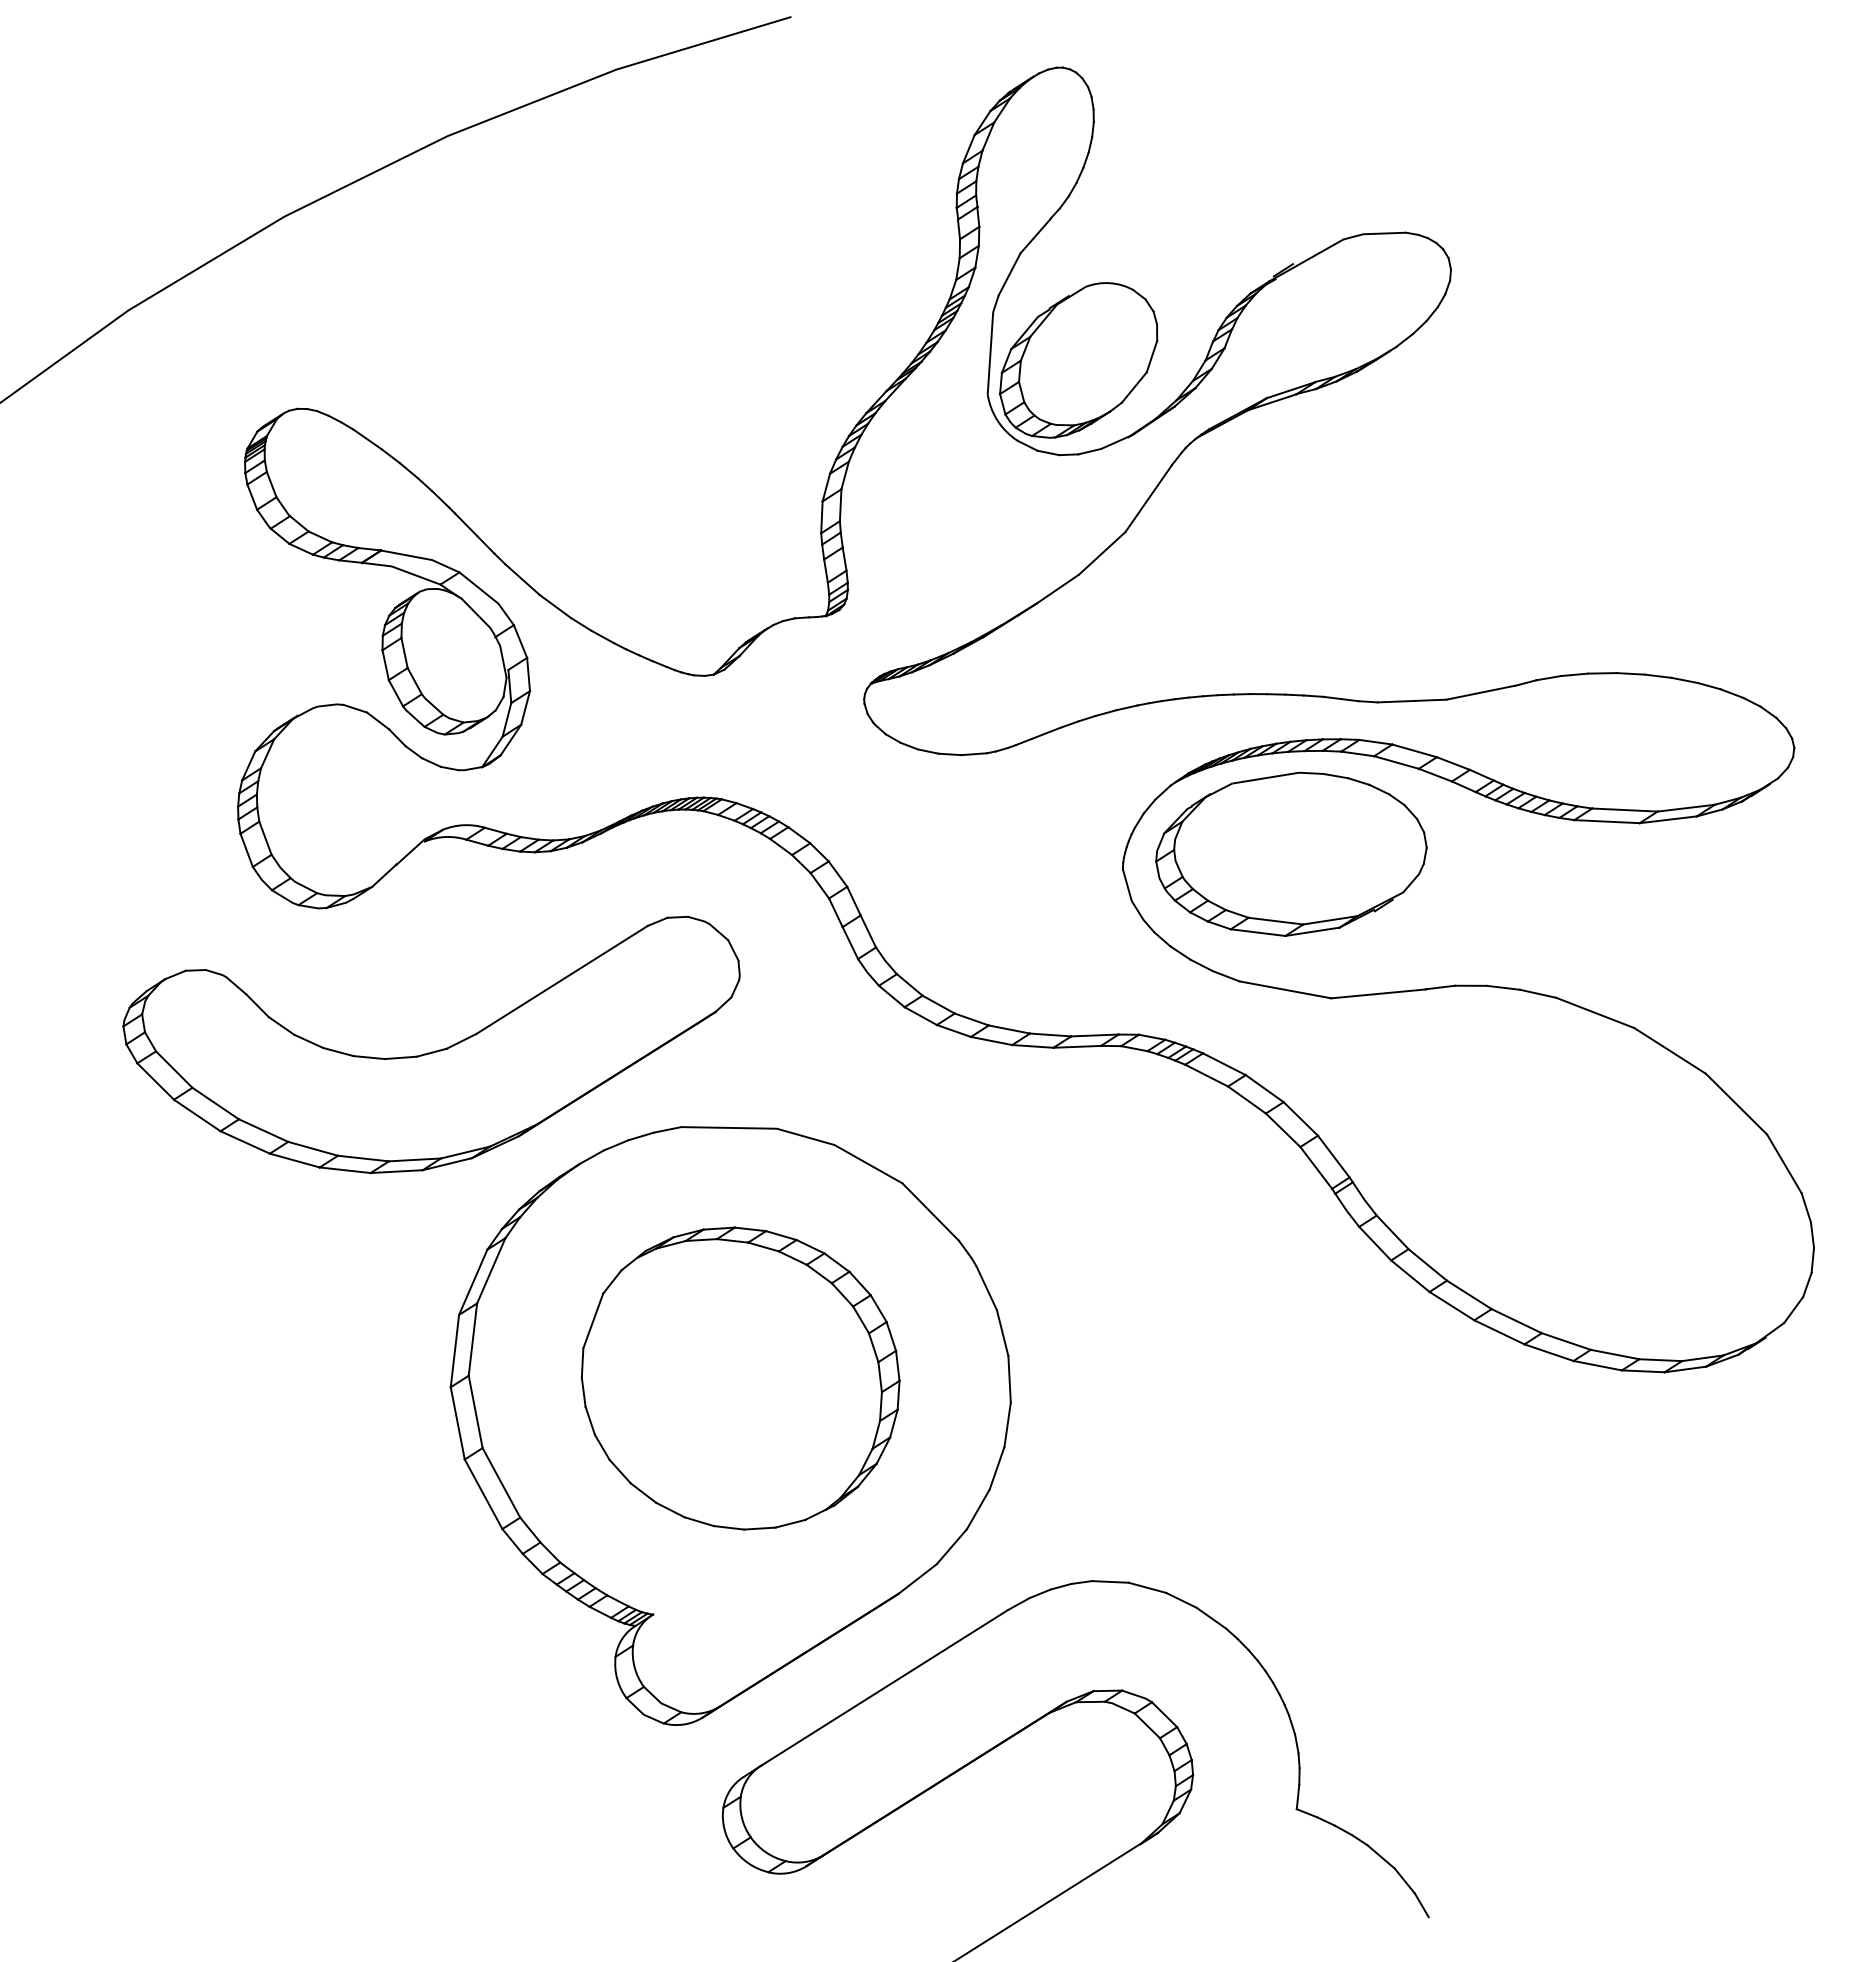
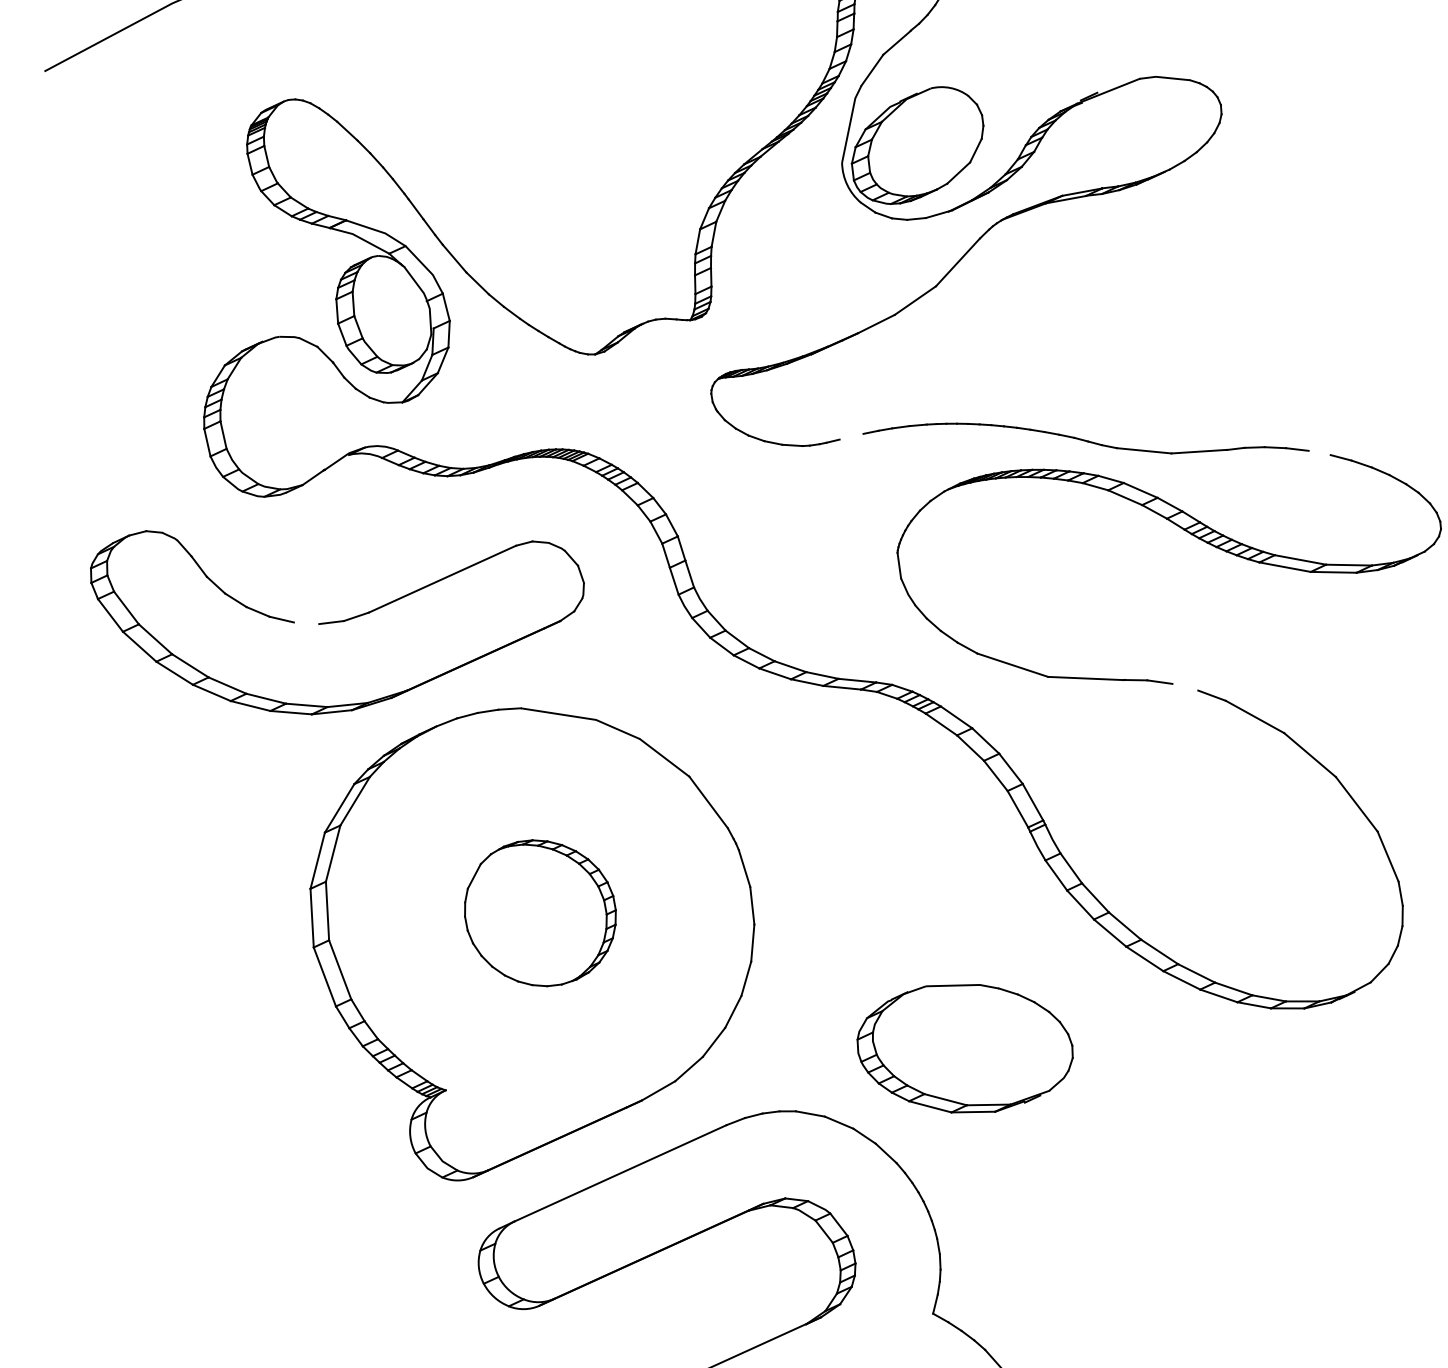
line: (1630, 673) -> (1319, 452), removed
line: (1045, 732) -> (851, 435), removed
part: (1291, 853) -> (965, 1047), moved
line: (1503, 987) -> (1185, 686), removed
line: (400, 1057) -> (306, 622), removed
part: (740, 1378) -> (540, 913), size x0.6

